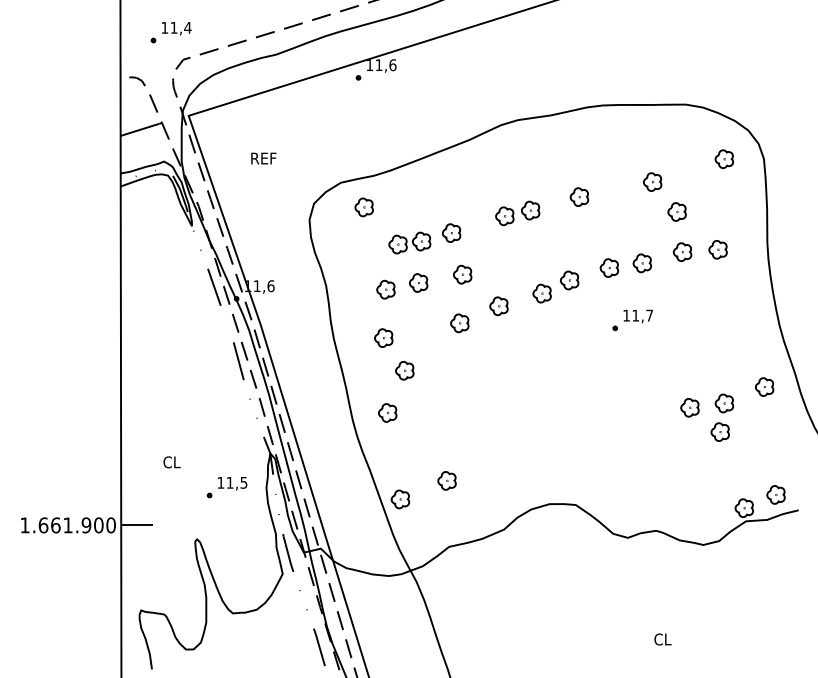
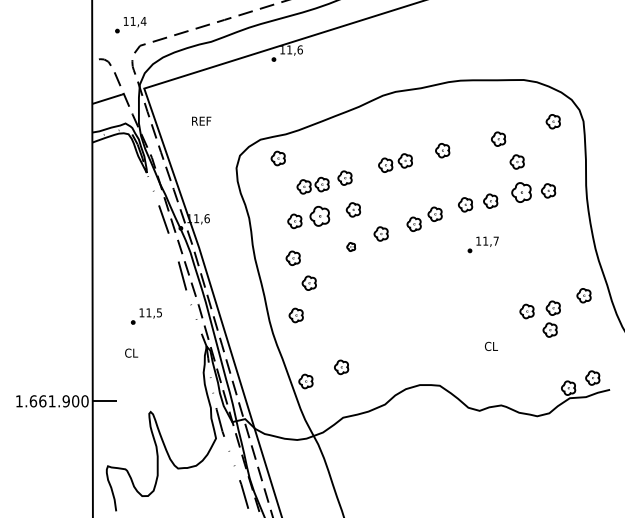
part: (681, 251) -> (520, 192), size x1.4
part: (418, 282) -> (319, 215), size x1.4
part: (458, 322) -> (350, 246), size x0.6
part: (225, 487) -> (145, 316), moved
text: (663, 638) -> (491, 345), moved

